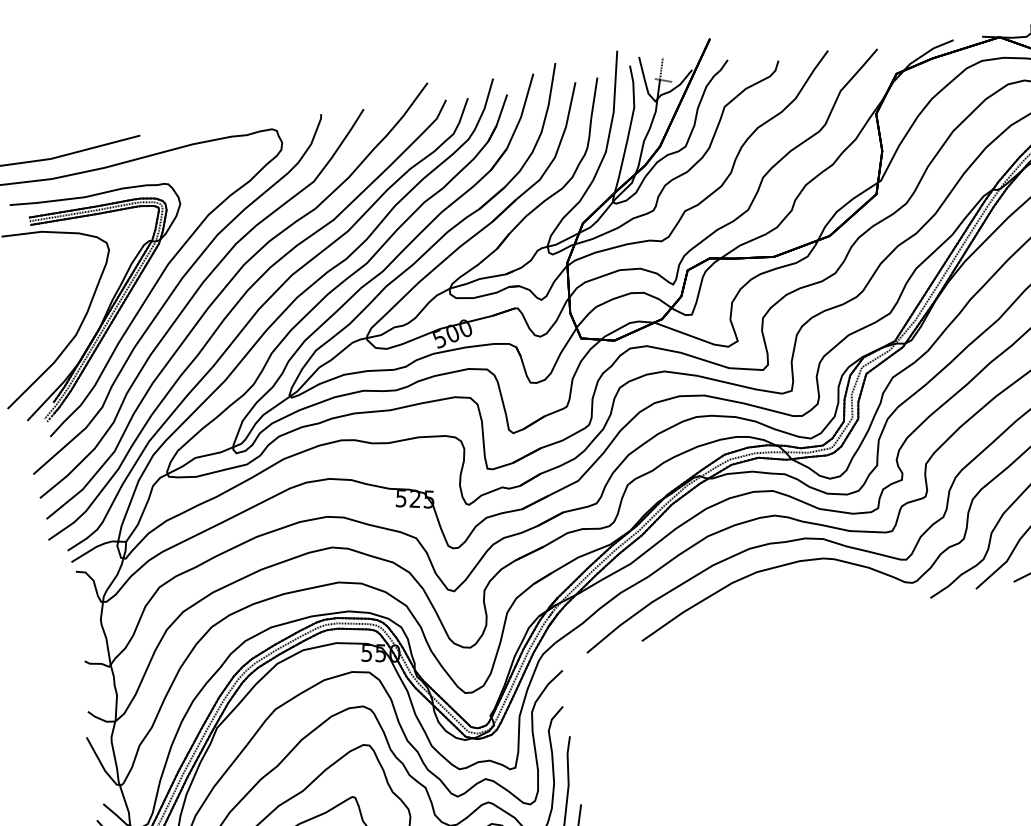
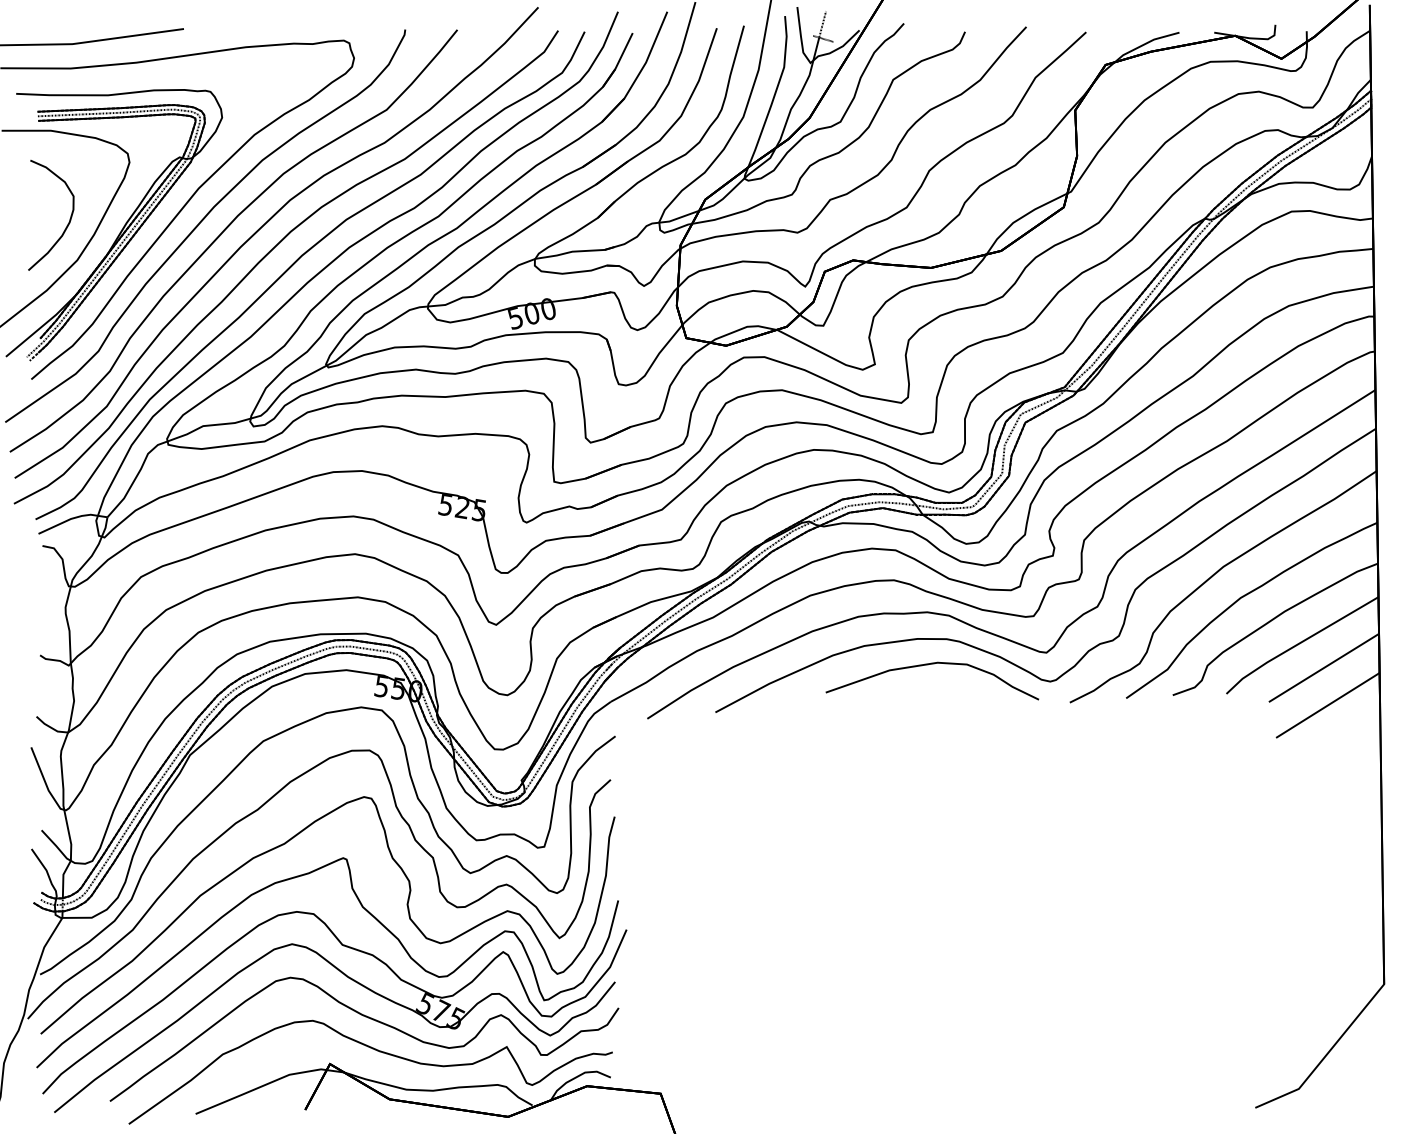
curve: (63, 307) -> (66, 225), added
curve: (811, 581) -> (928, 665), added

